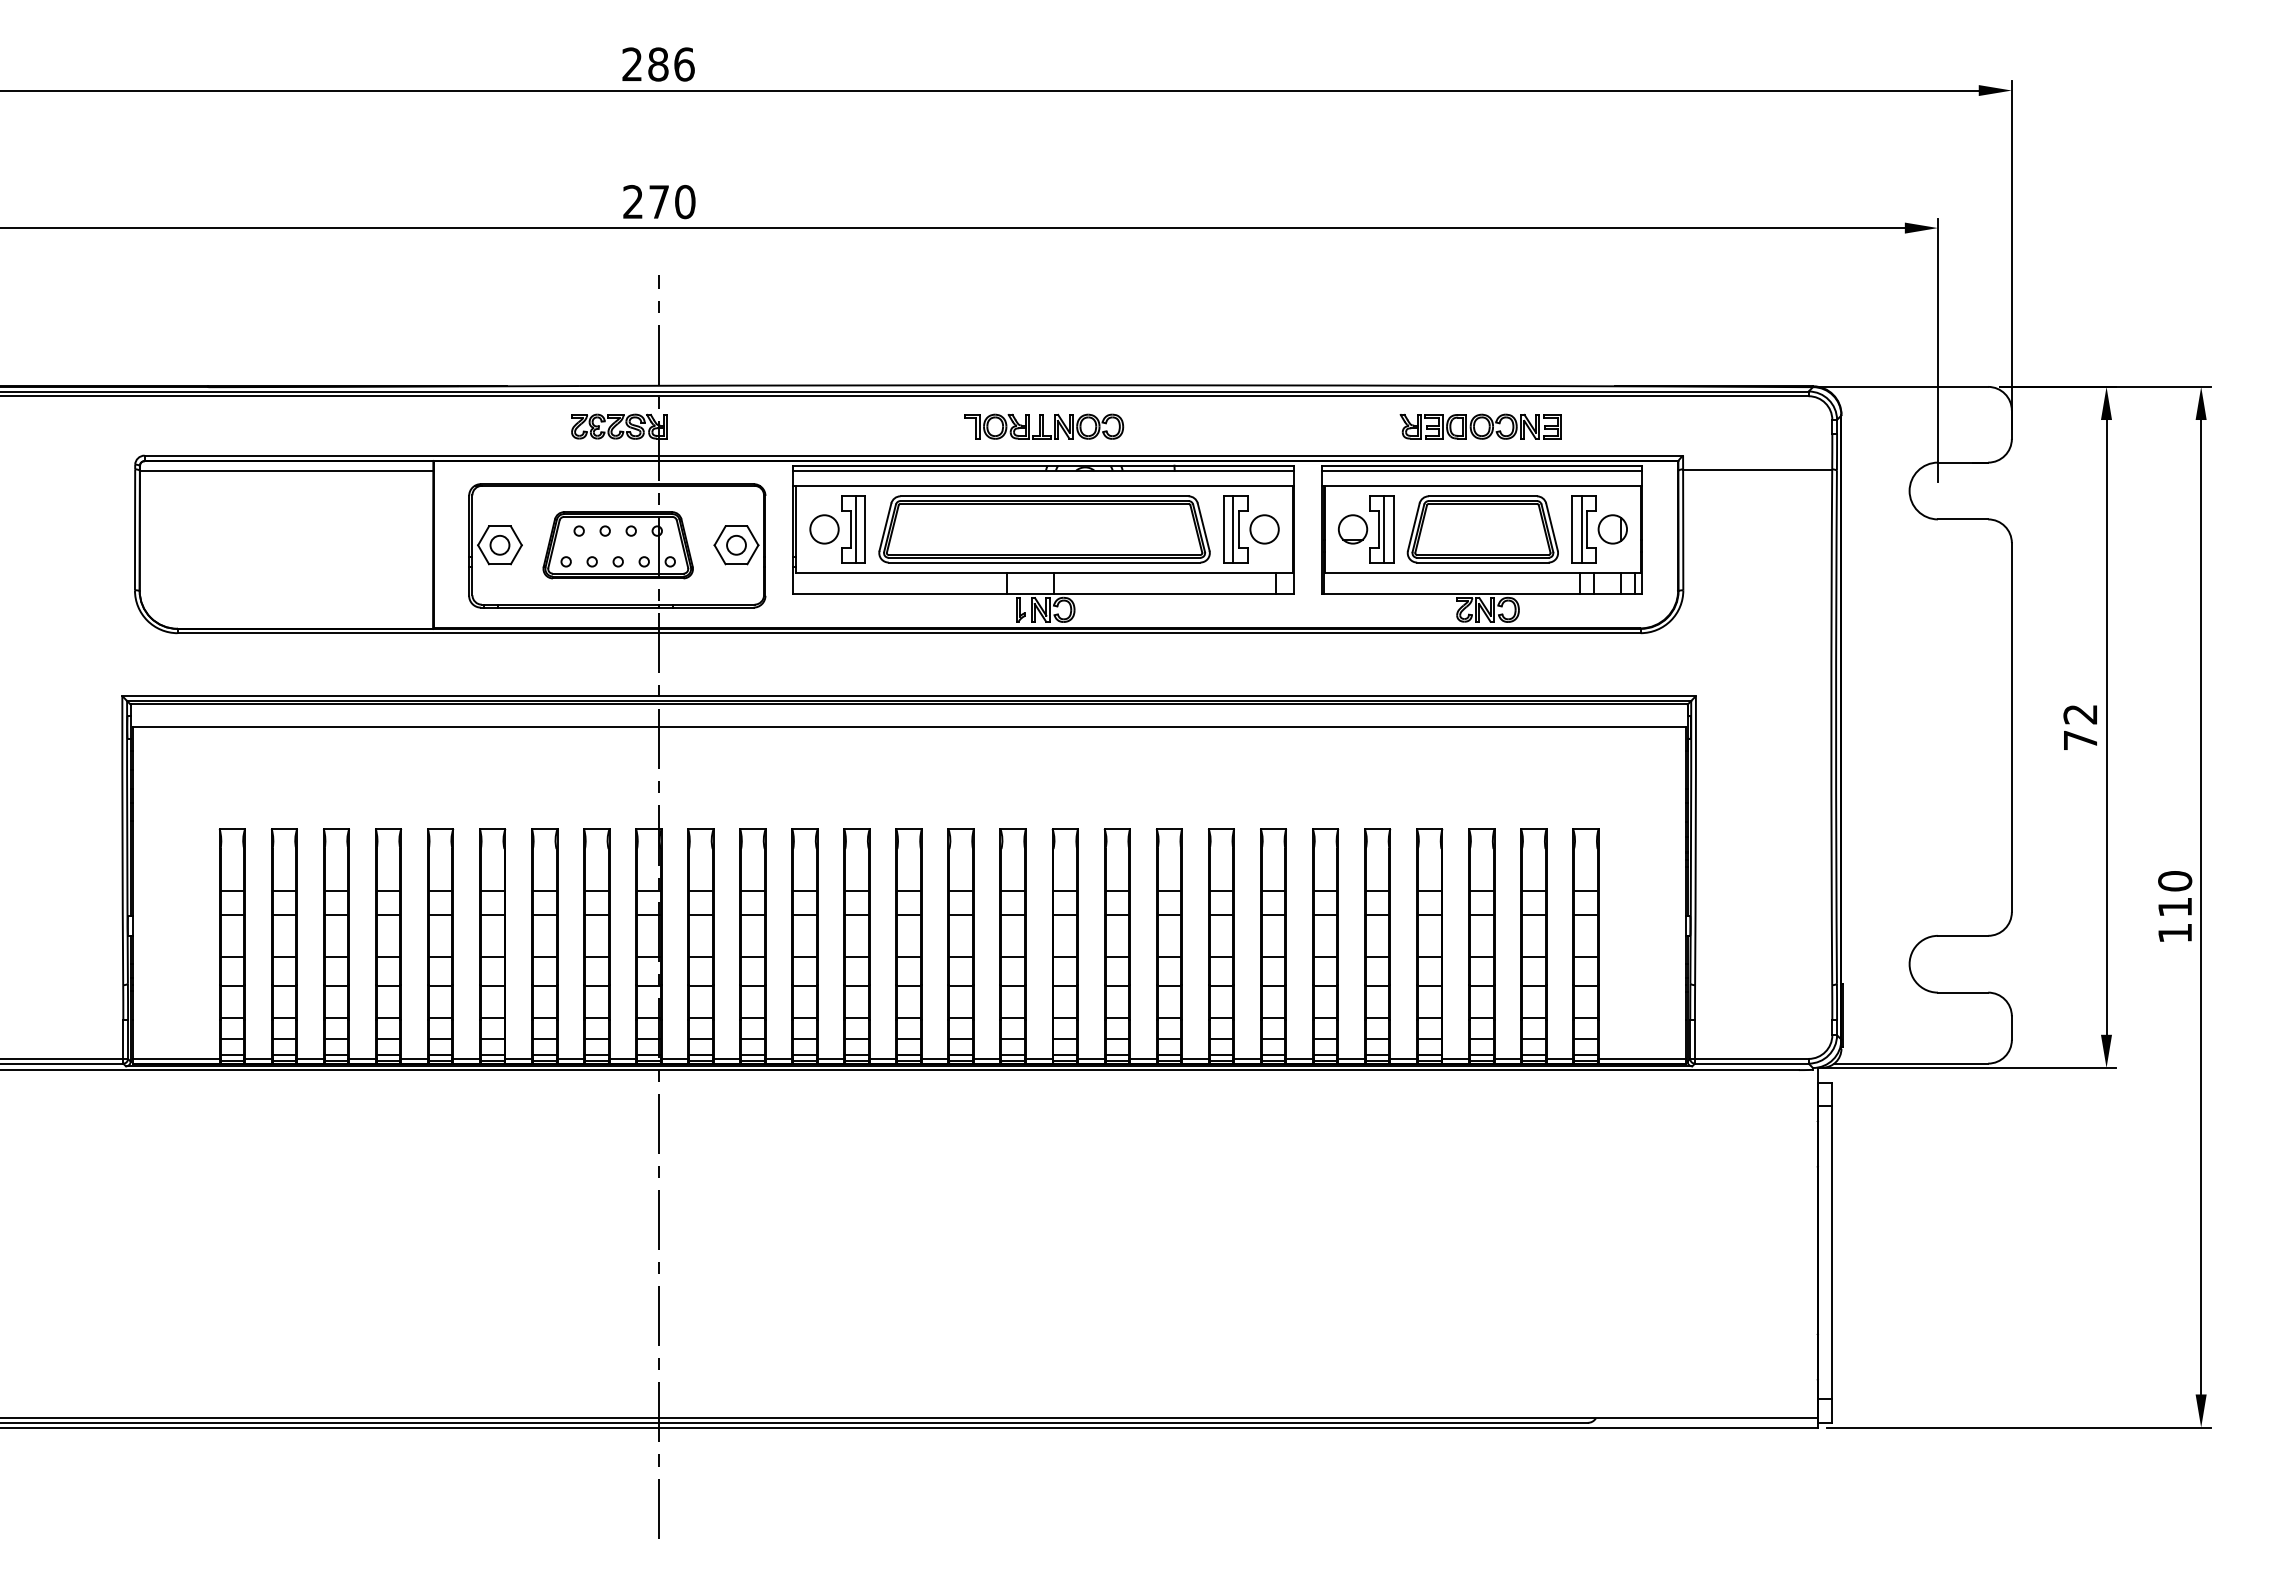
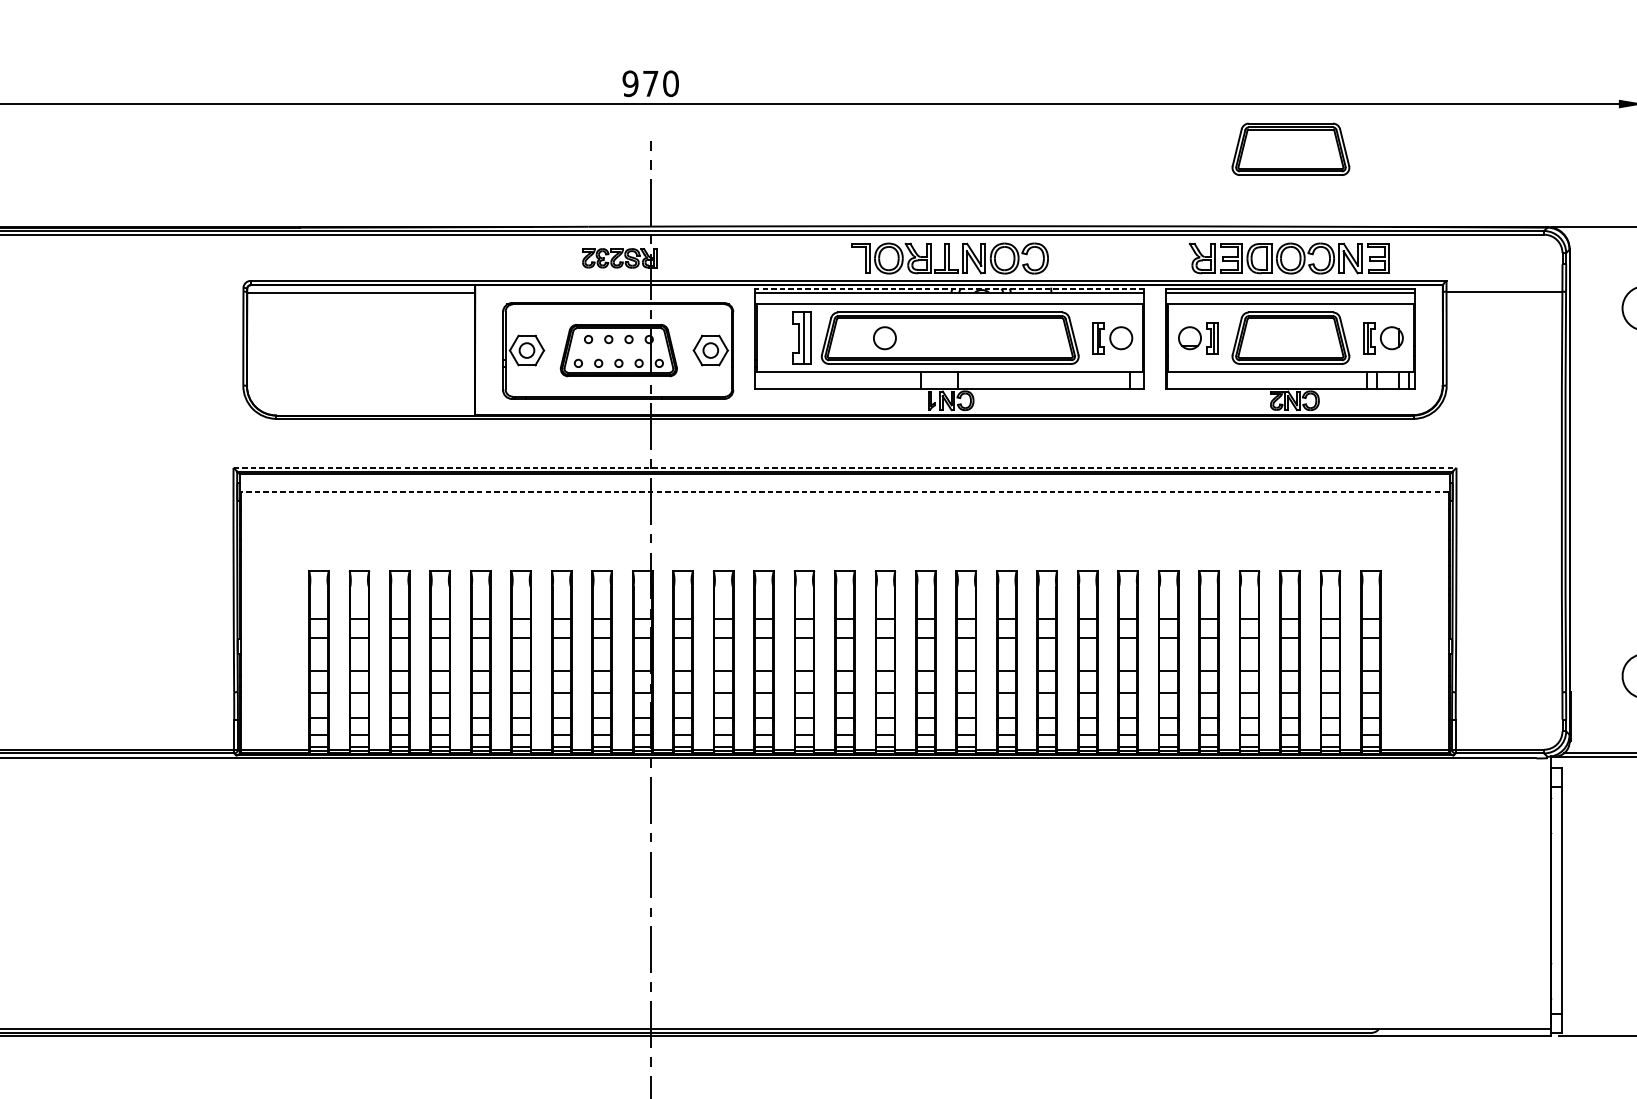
text: (633, 202) -> (630, 84), 270 -> 970
part: (1482, 286) -> (1290, 149), added
part: (1044, 426) -> (950, 258), size x1.6
part: (1480, 426) -> (1289, 258), size x1.6
line: (1043, 465) -> (949, 288), solid -> dashed
circle: (824, 529) -> (884, 338), moved
part: (1235, 529) -> (1098, 338), size x0.6
part: (1381, 529) -> (1212, 338), size x0.6
part: (1583, 529) -> (1369, 338), size x0.6
line: (909, 696) -> (845, 468), solid -> dashed
line: (909, 727) -> (845, 492), solid -> dashed

